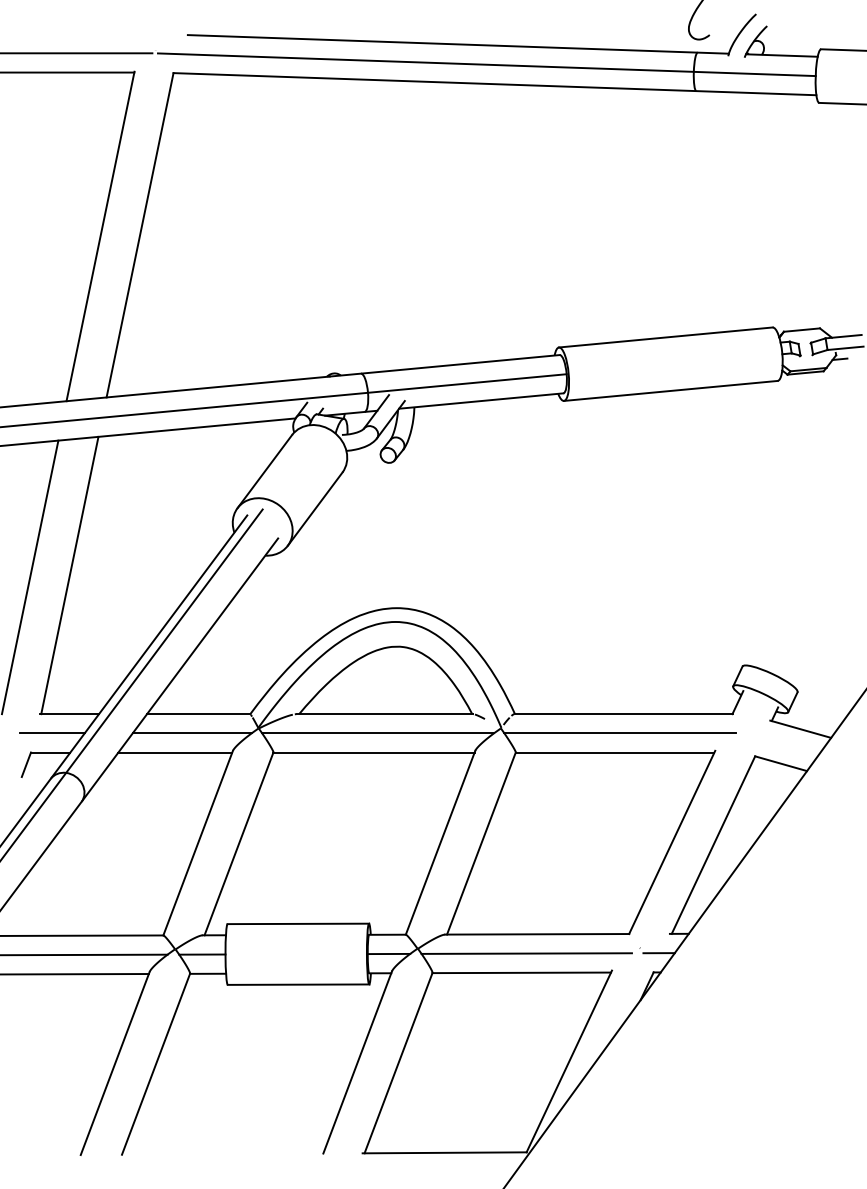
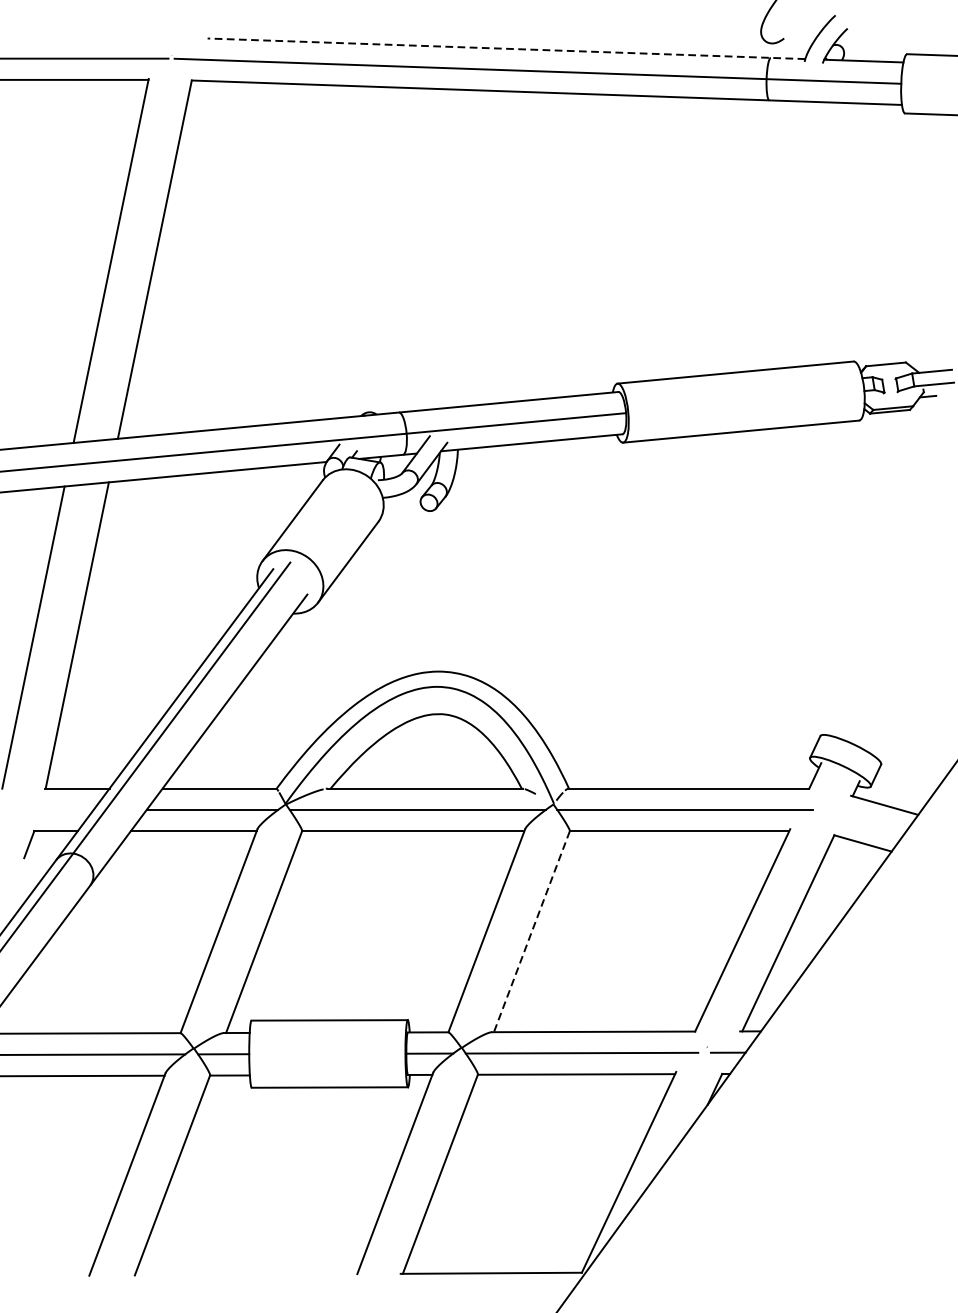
line: (458, 44) -> (506, 48), solid -> dashed
line: (51, 733) -> (57, 810), removed
line: (481, 844) -> (532, 932), solid -> dashed

